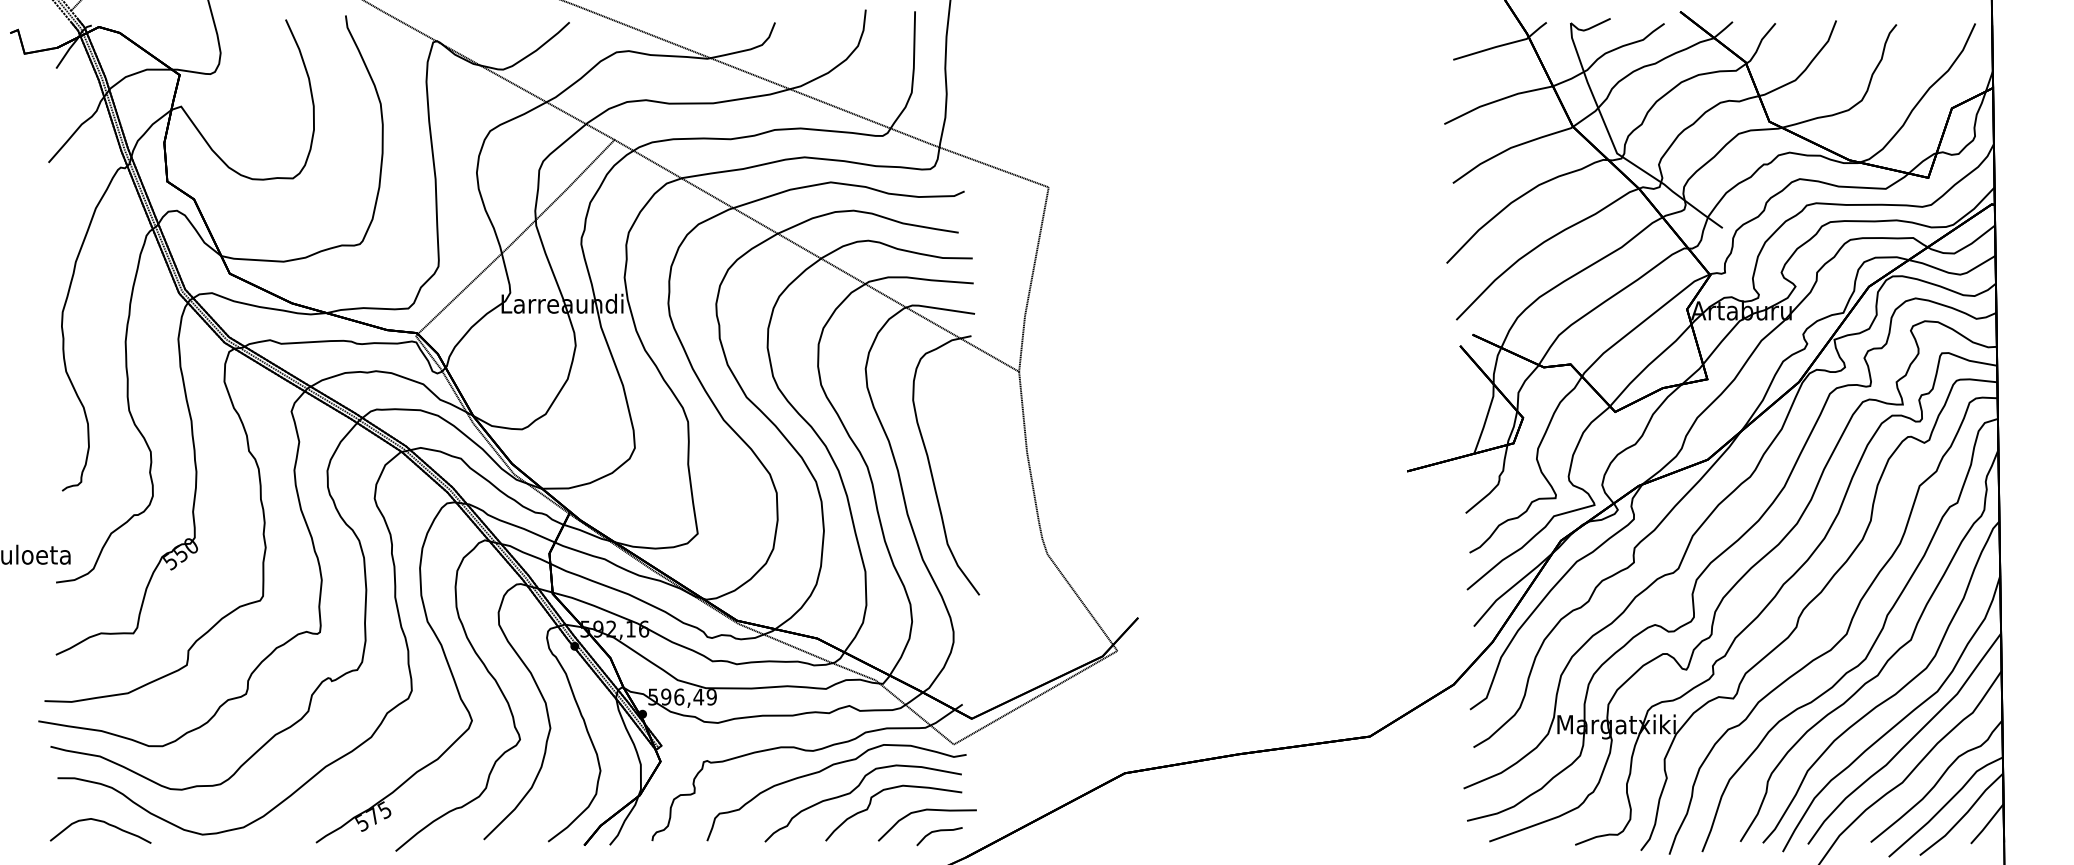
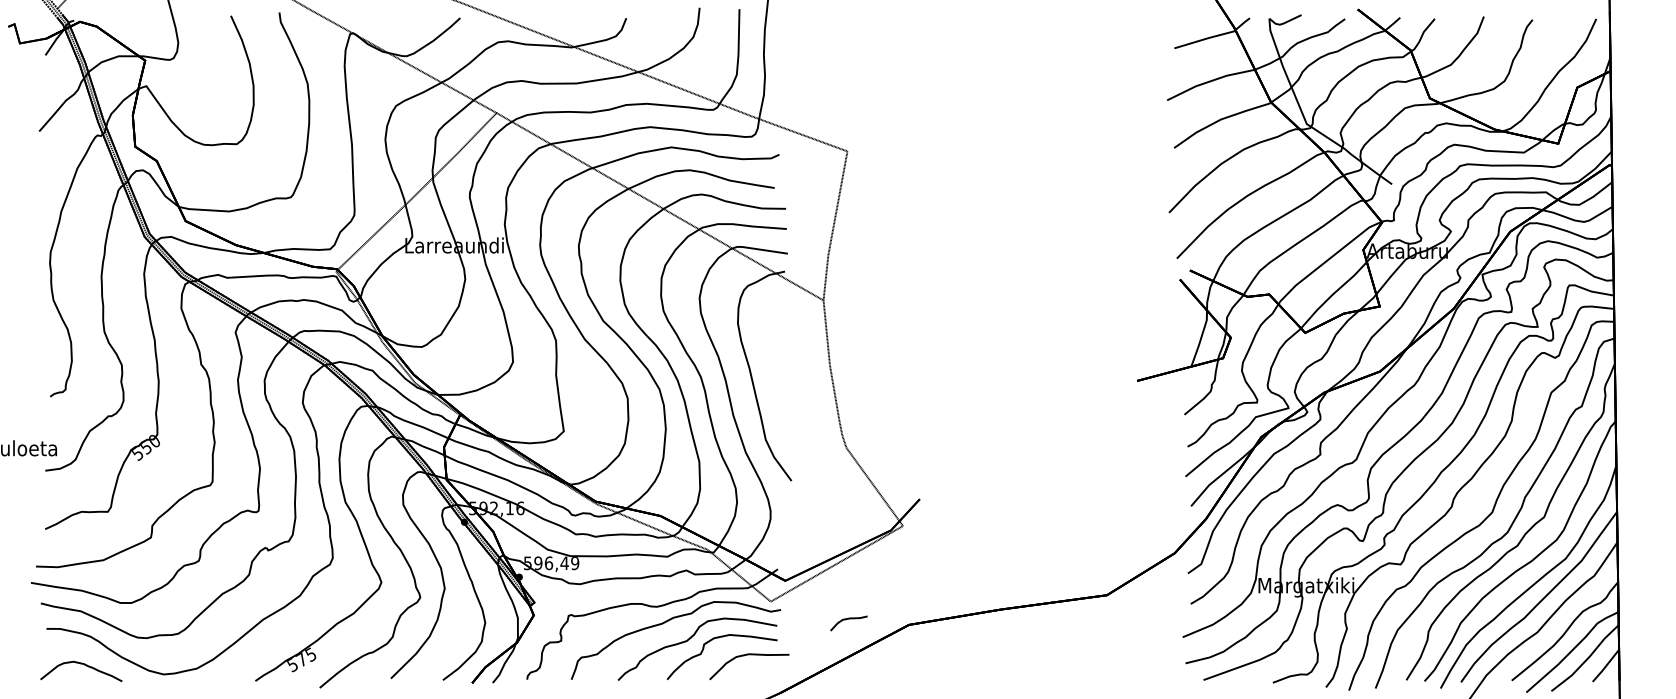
part: (939, 836) -> (848, 623), moved

